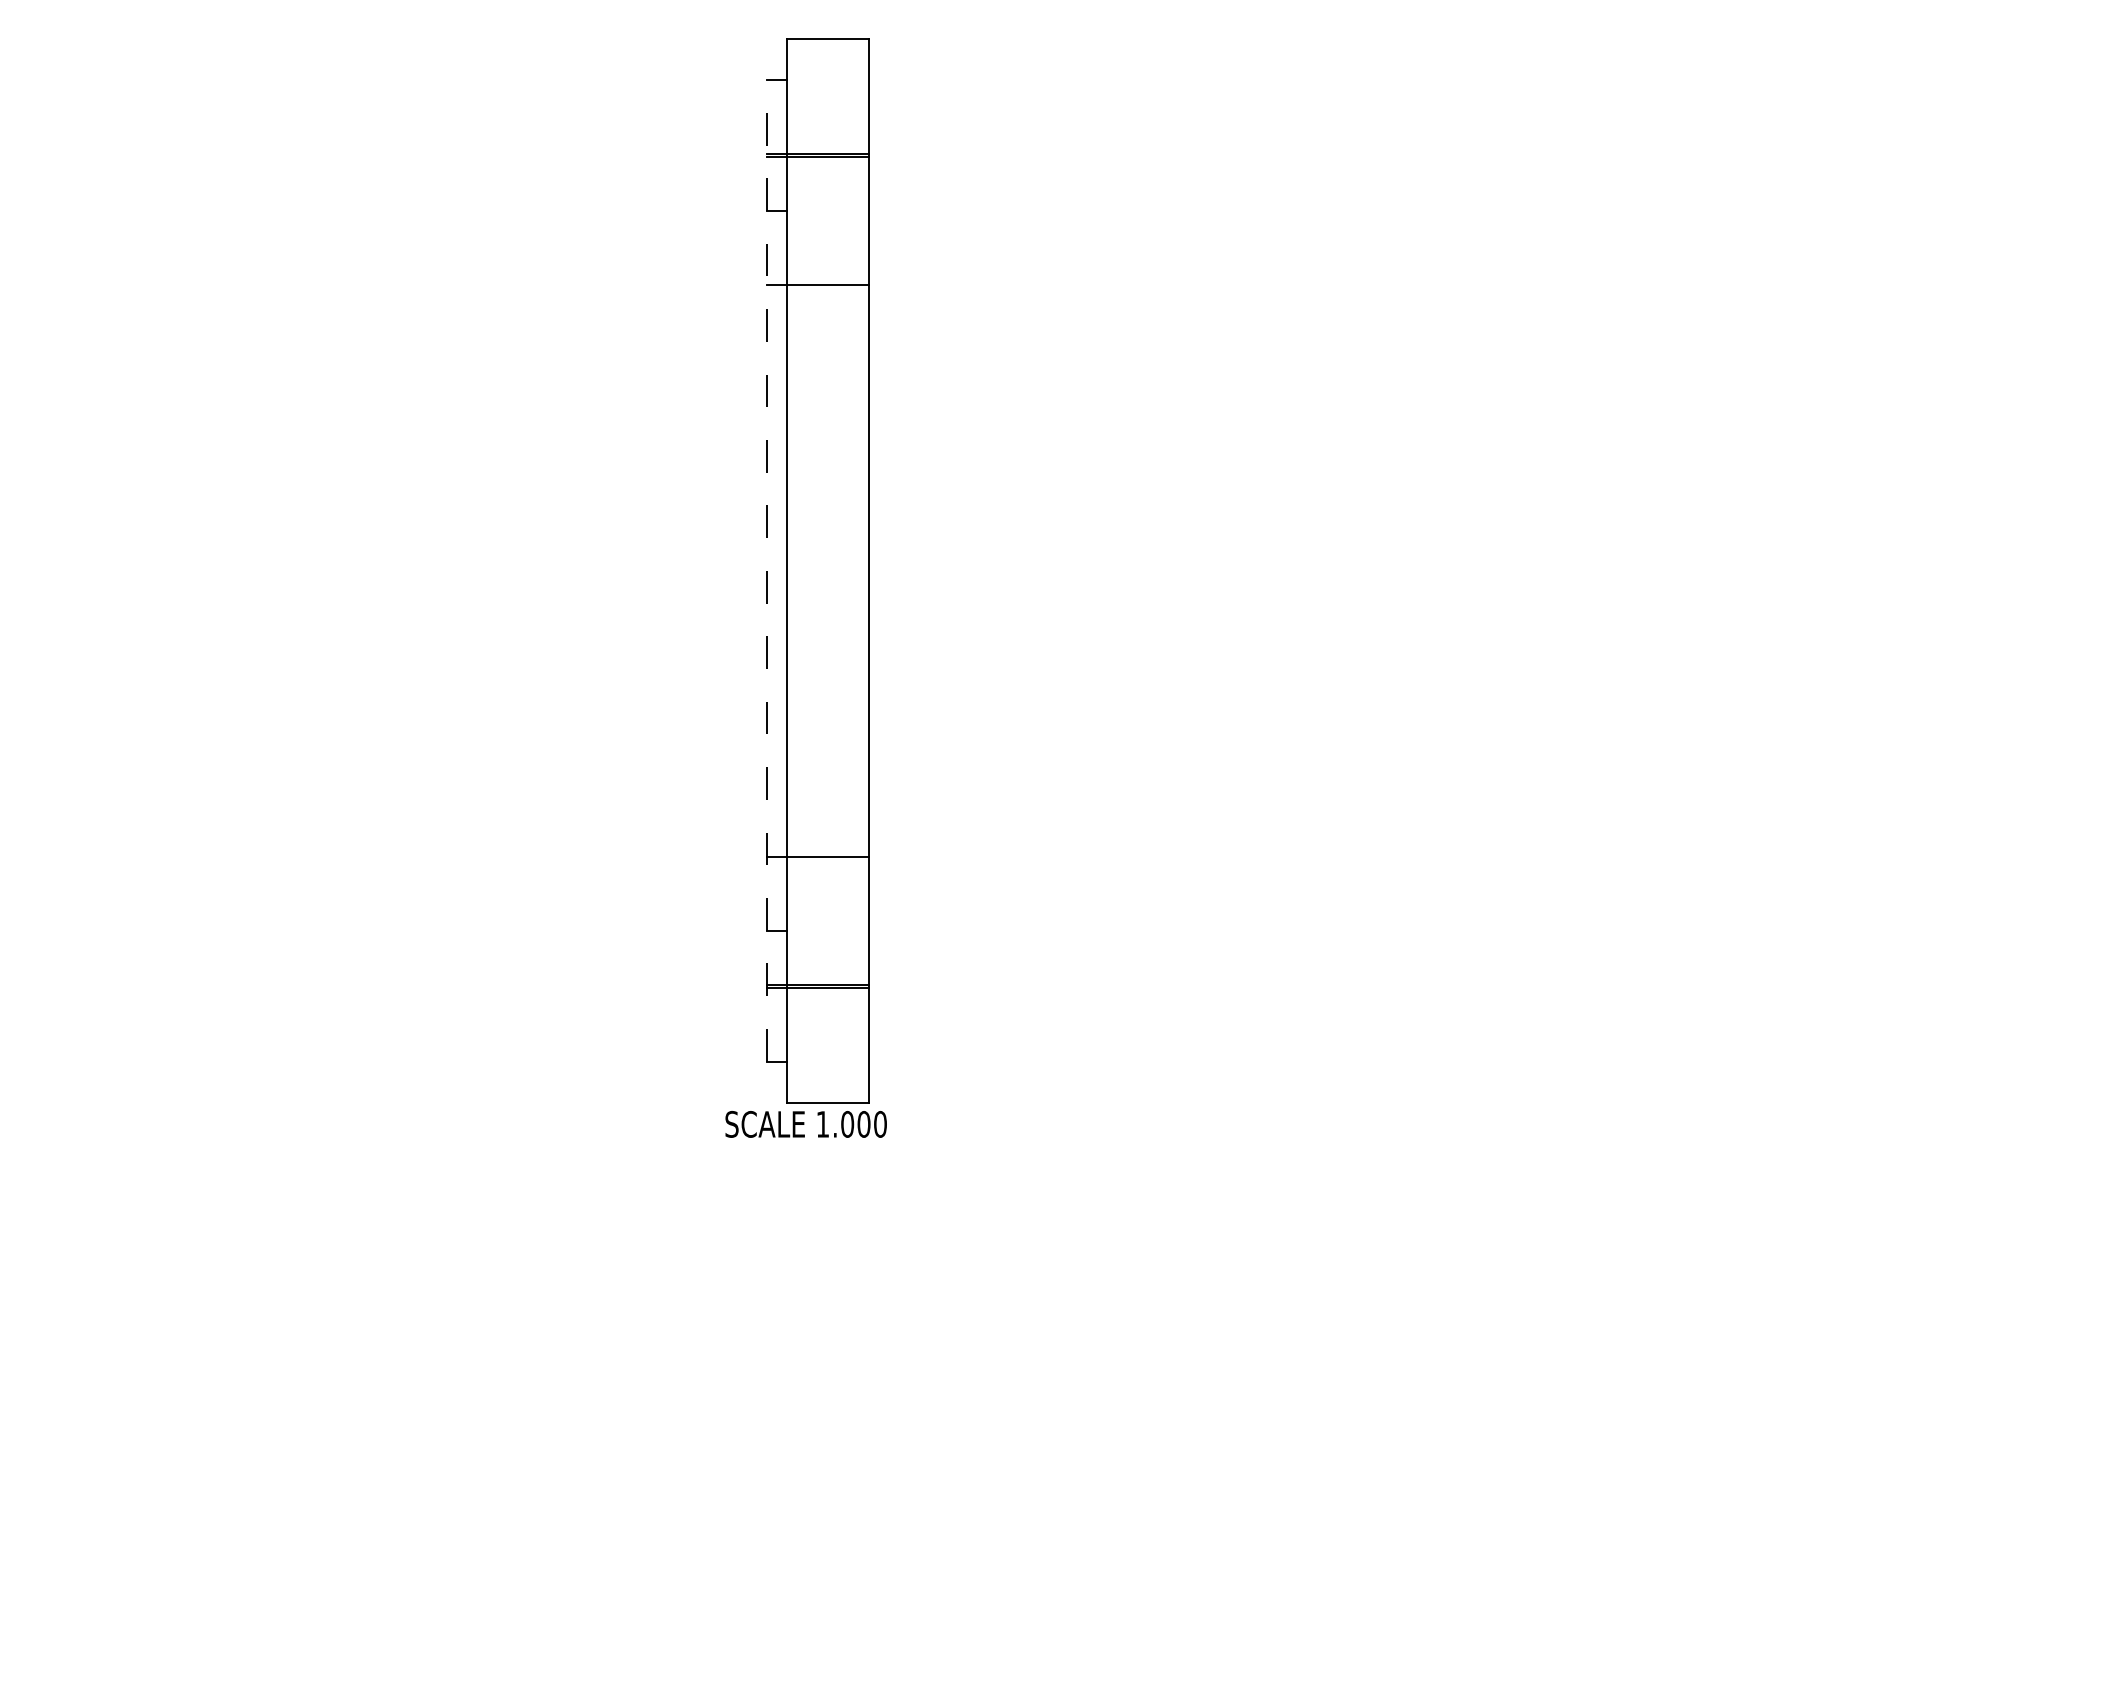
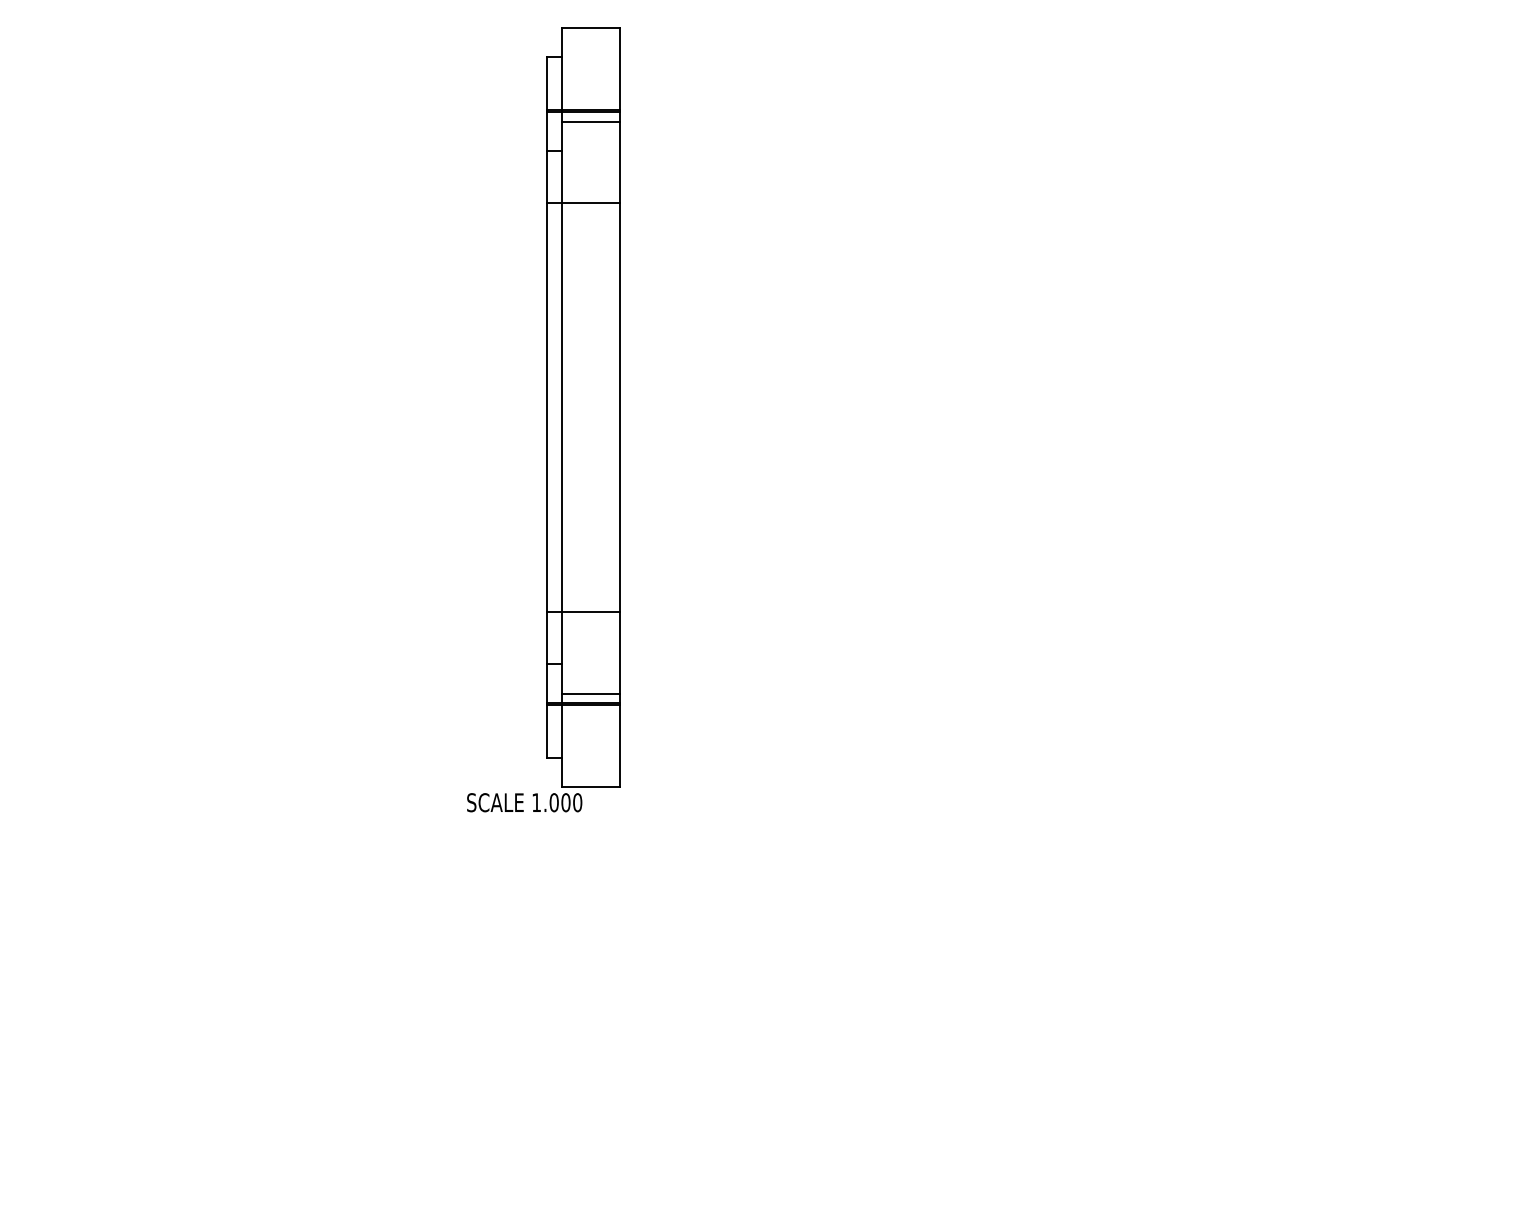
line: (828, 170) -> (591, 121), added
line: (766, 570) -> (547, 407), dashed -> solid
line: (828, 971) -> (591, 693), added
text: (805, 1124) -> (524, 802), moved

